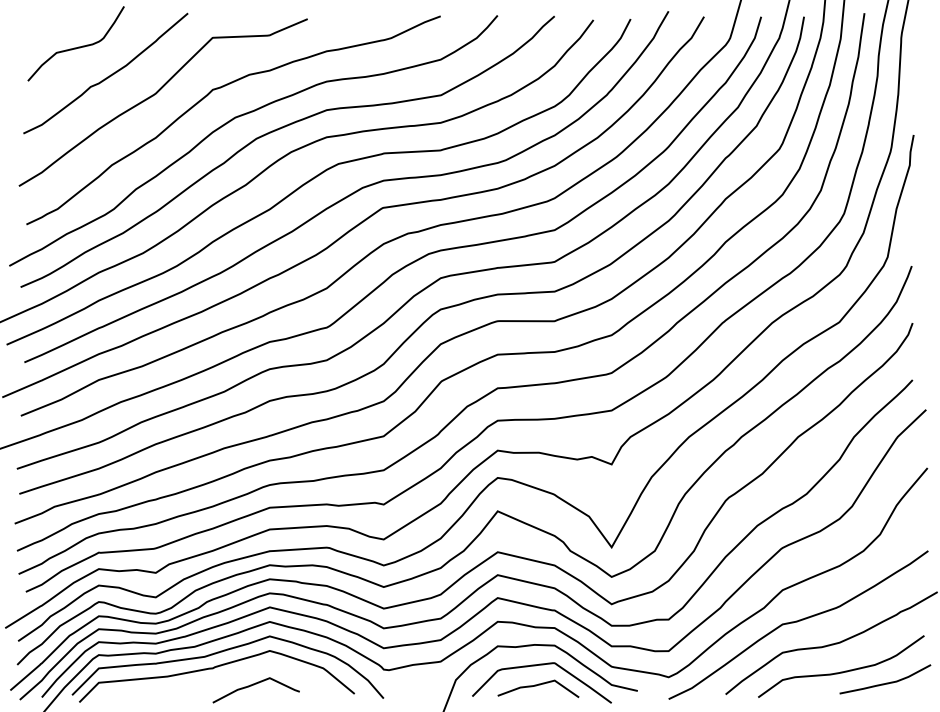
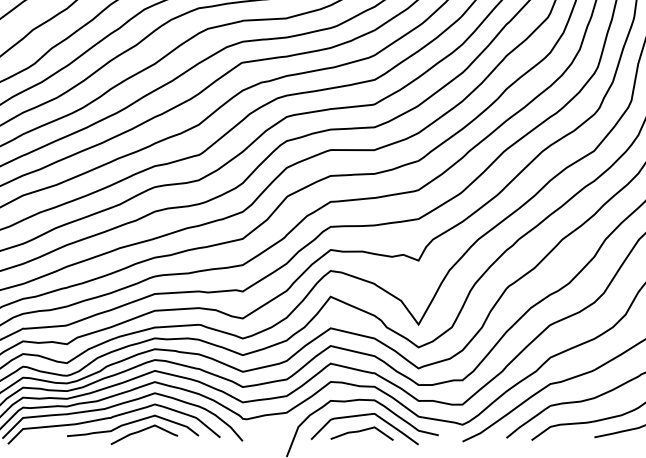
curve: (240, 675) -> (132, 423), added

